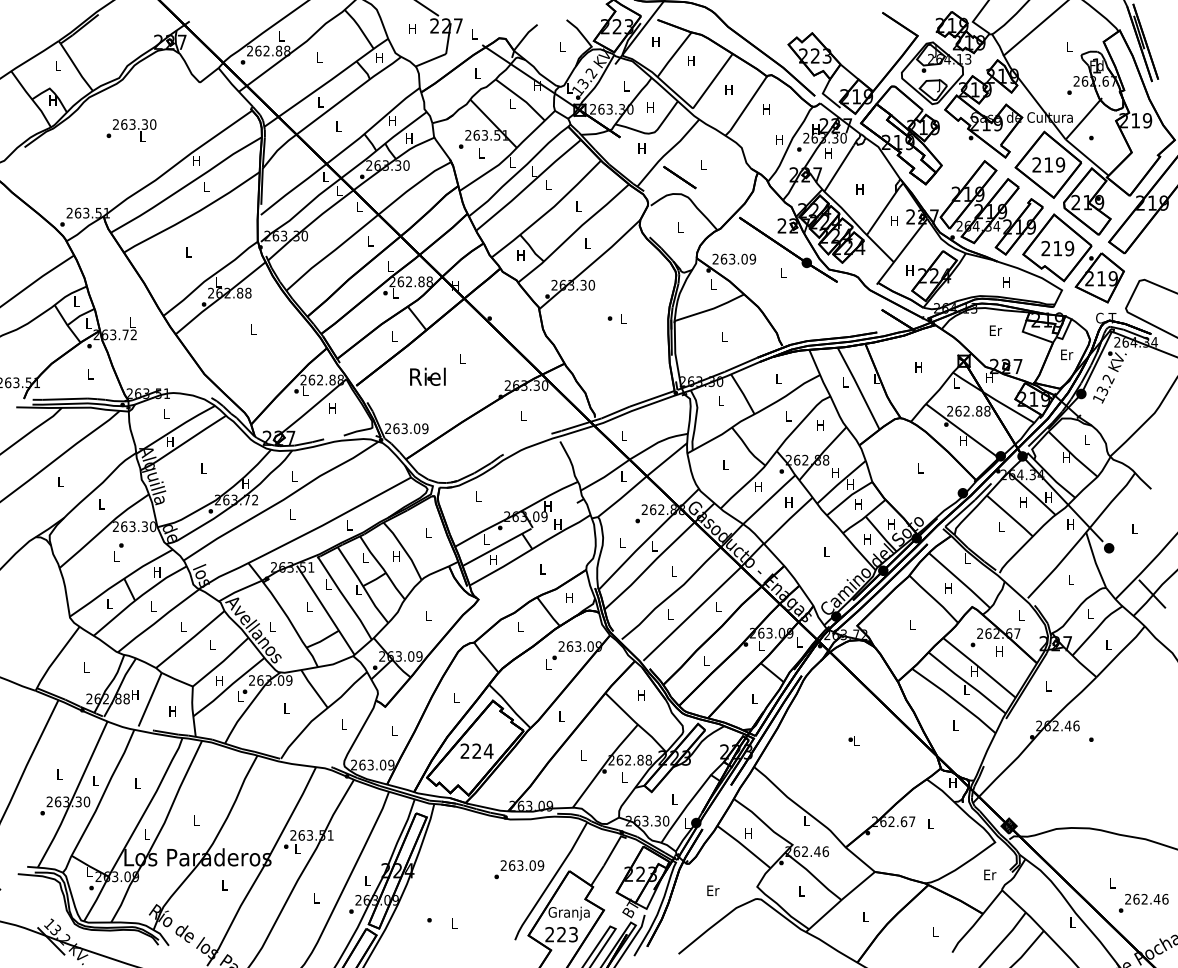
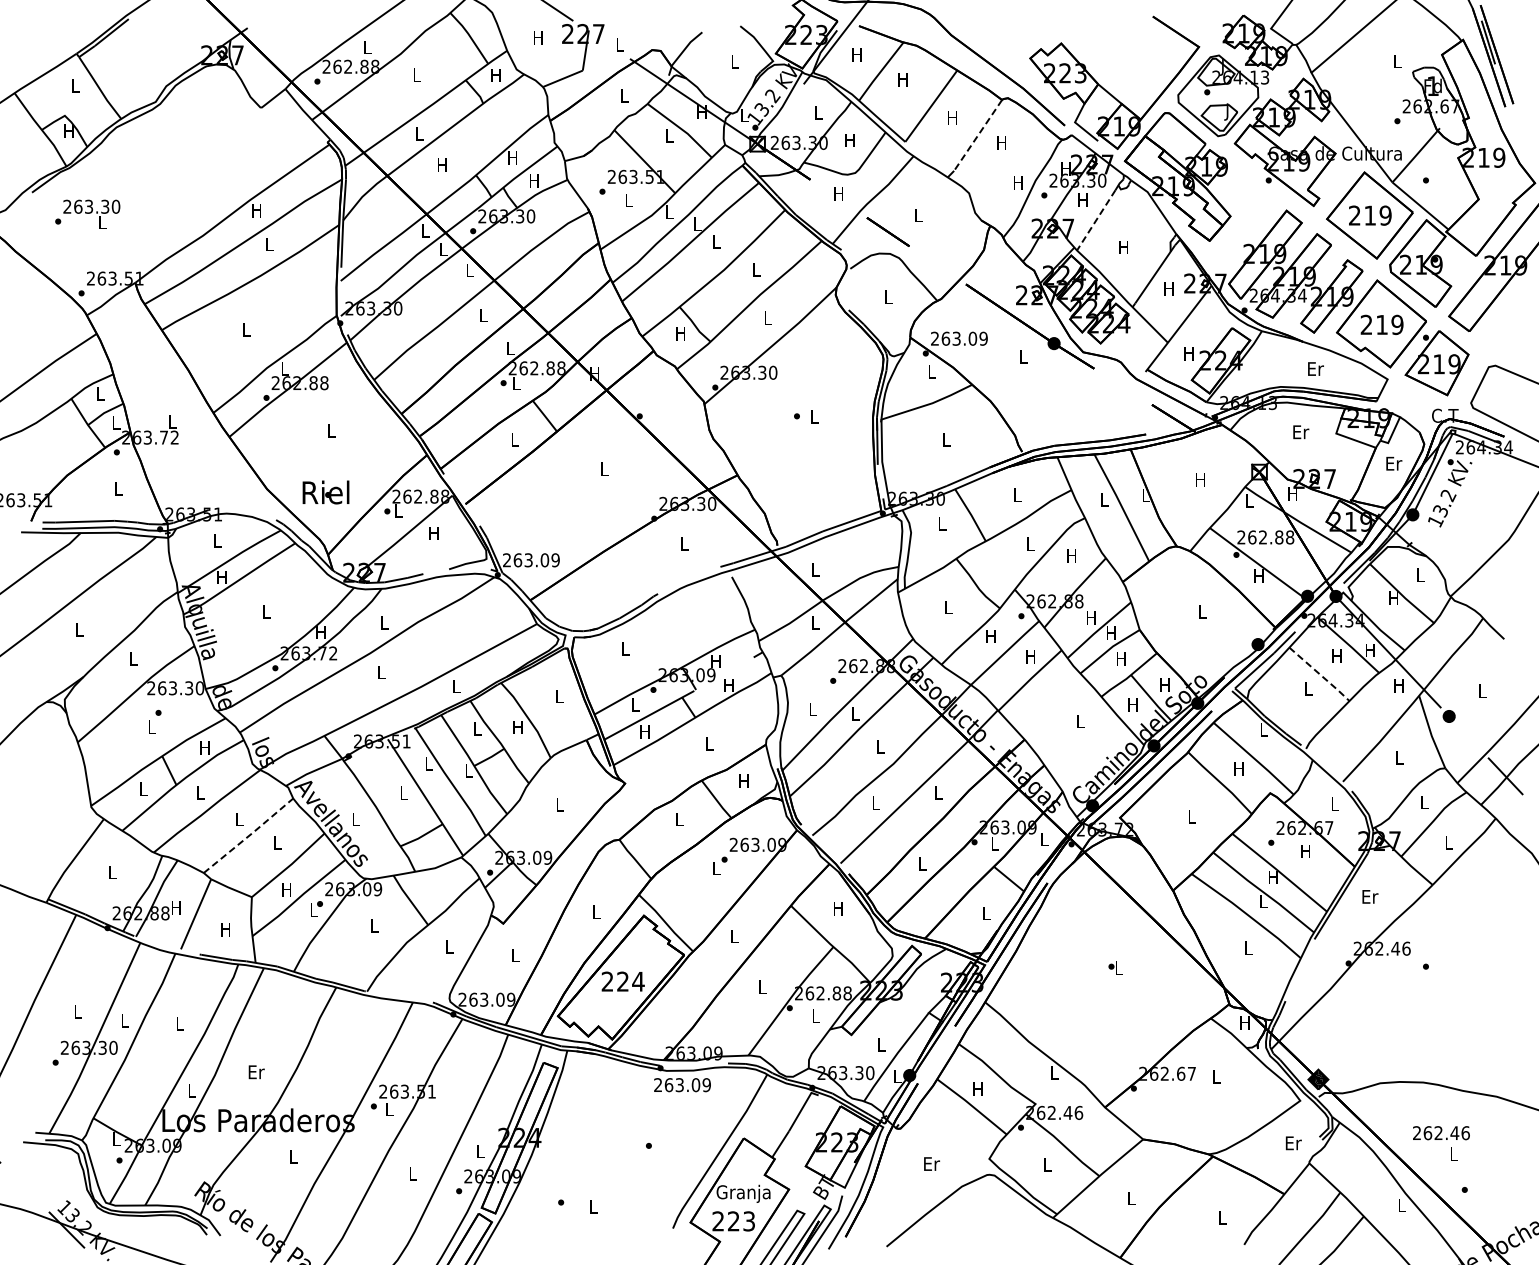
line: (748, 103) -> (978, 135), solid -> dashed
text: (338, 125) -> (442, 164), L -> H
text: (131, 129) -> (87, 213), moved
line: (839, 168) -> (1096, 220), solid -> dashed
text: (1006, 281) -> (1315, 368), H -> Er
text: (427, 376) -> (325, 492), moved
line: (1010, 516) -> (1320, 675), solid -> dashed
line: (191, 639) -> (249, 835), solid -> dashed
text: (1048, 686) -> (1370, 896), L -> Er
text: (196, 820) -> (256, 1072), L -> Er
text: (522, 865) -> (682, 1085), moved
text: (1146, 899) -> (1441, 1133), moved

